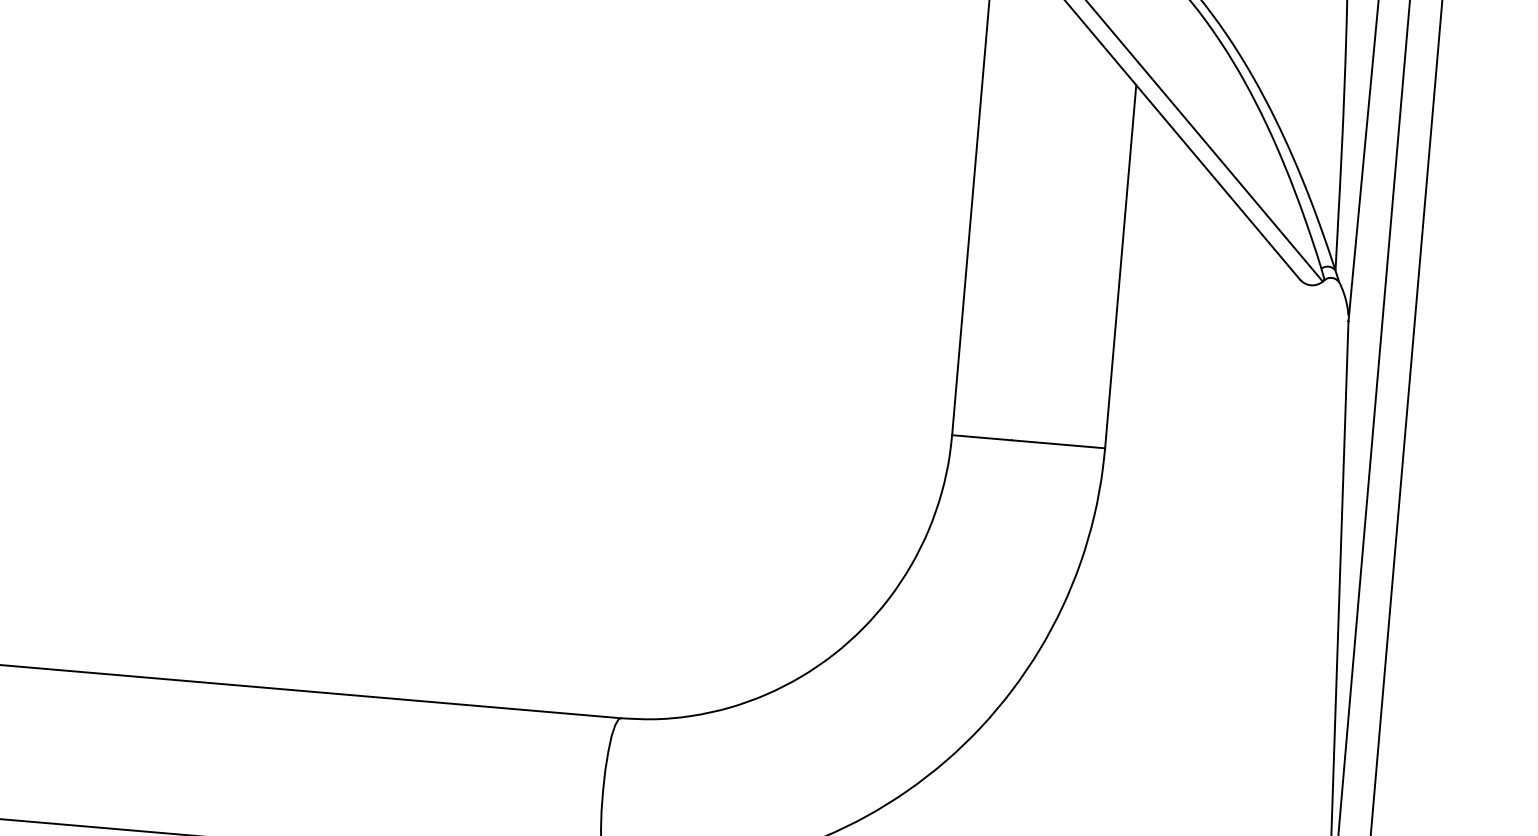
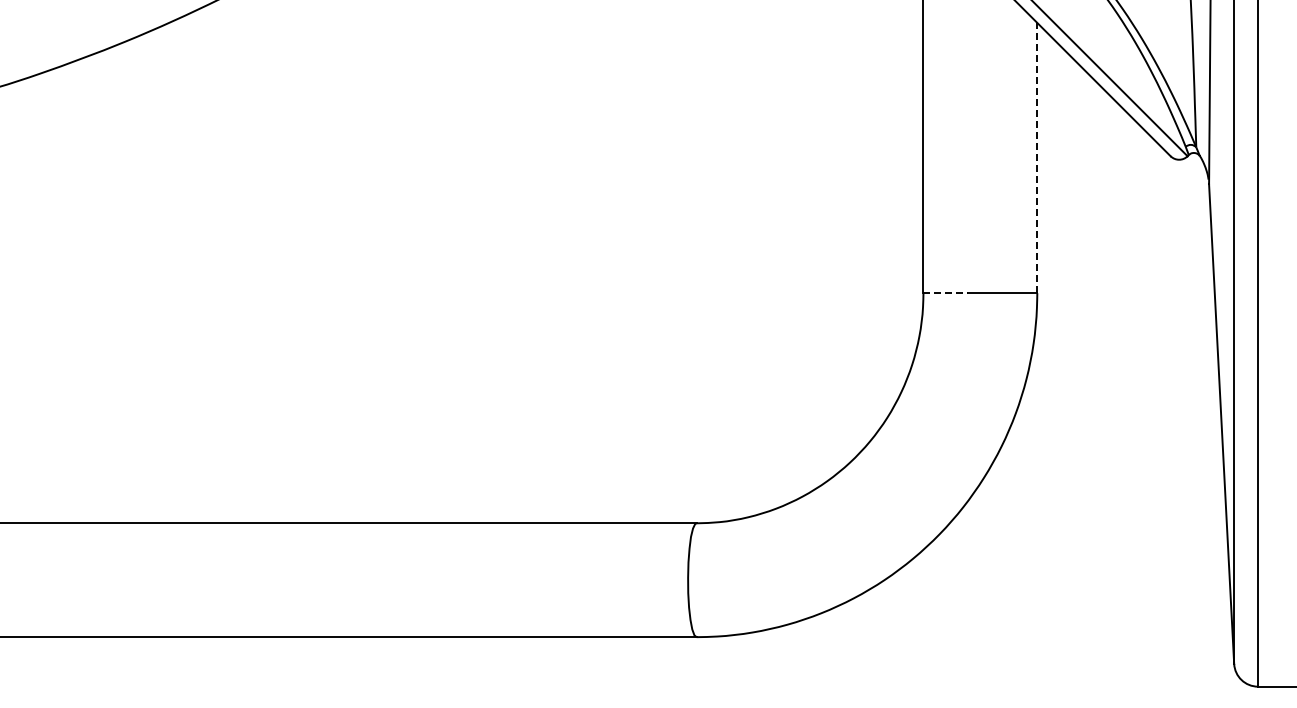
line: (1121, 265) -> (1037, 157), solid -> dashed
line: (983, 438) -> (946, 293), solid -> dashed

